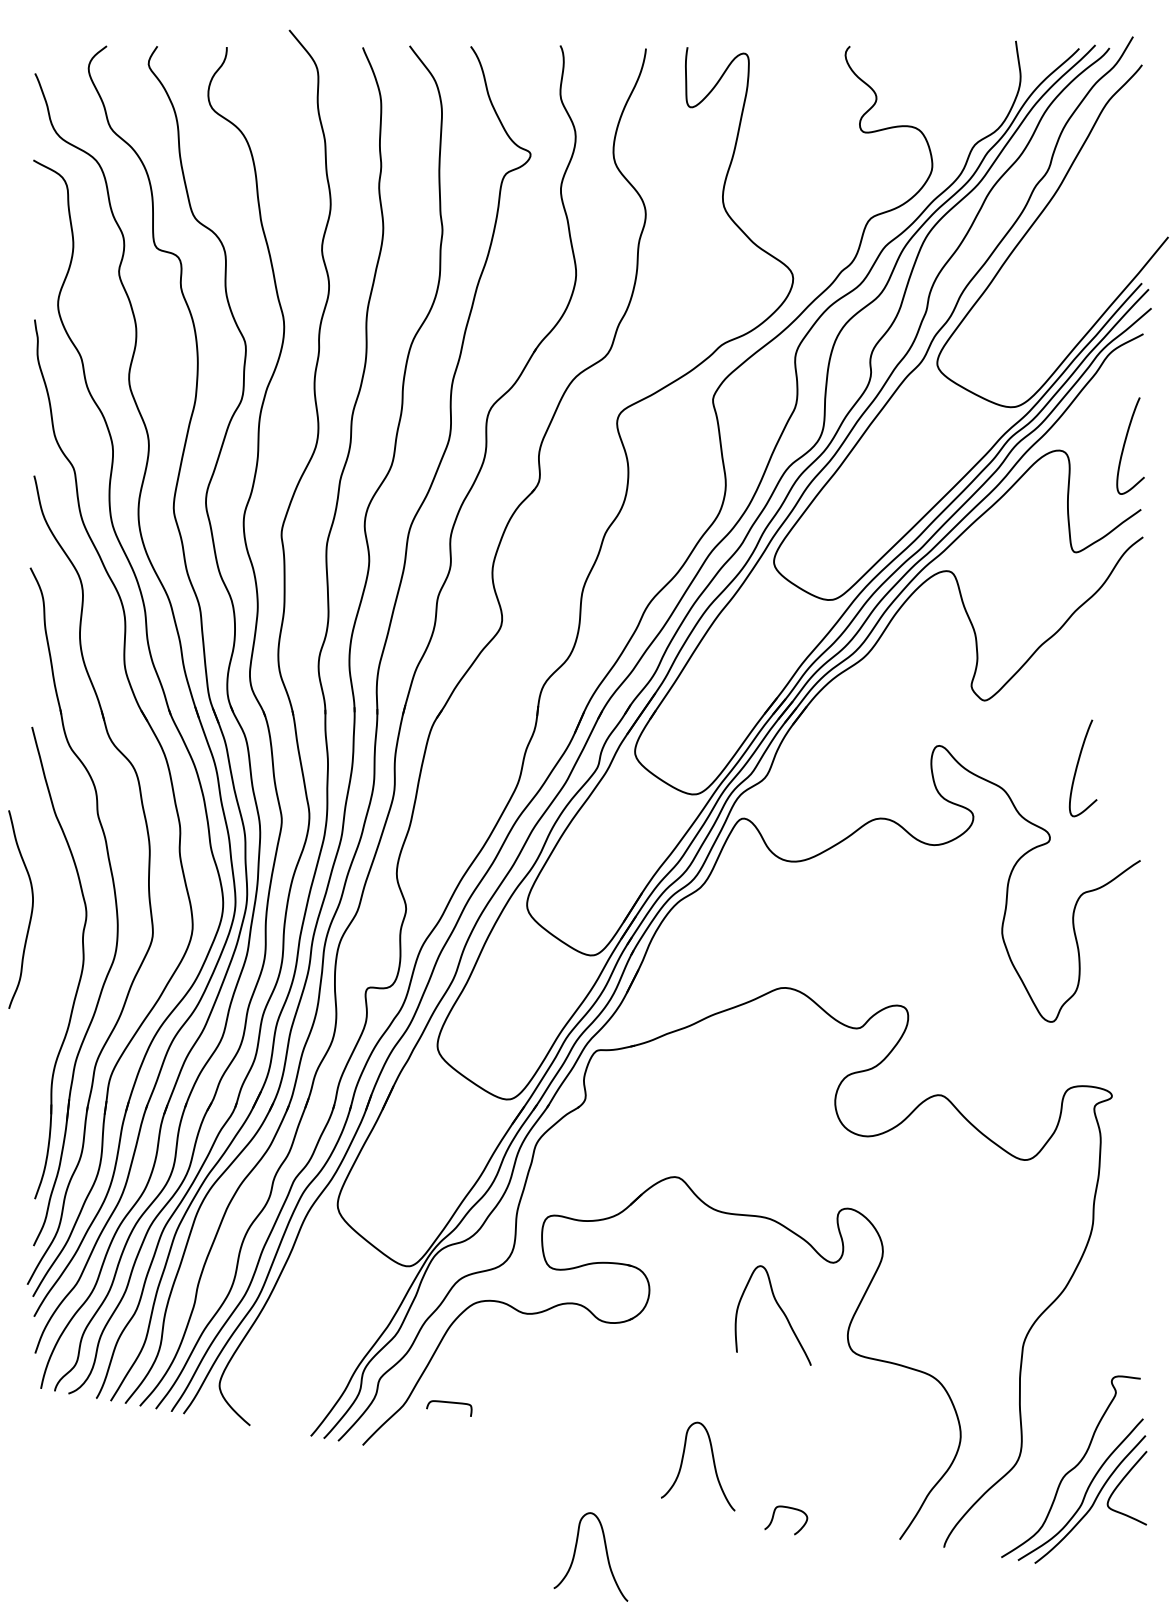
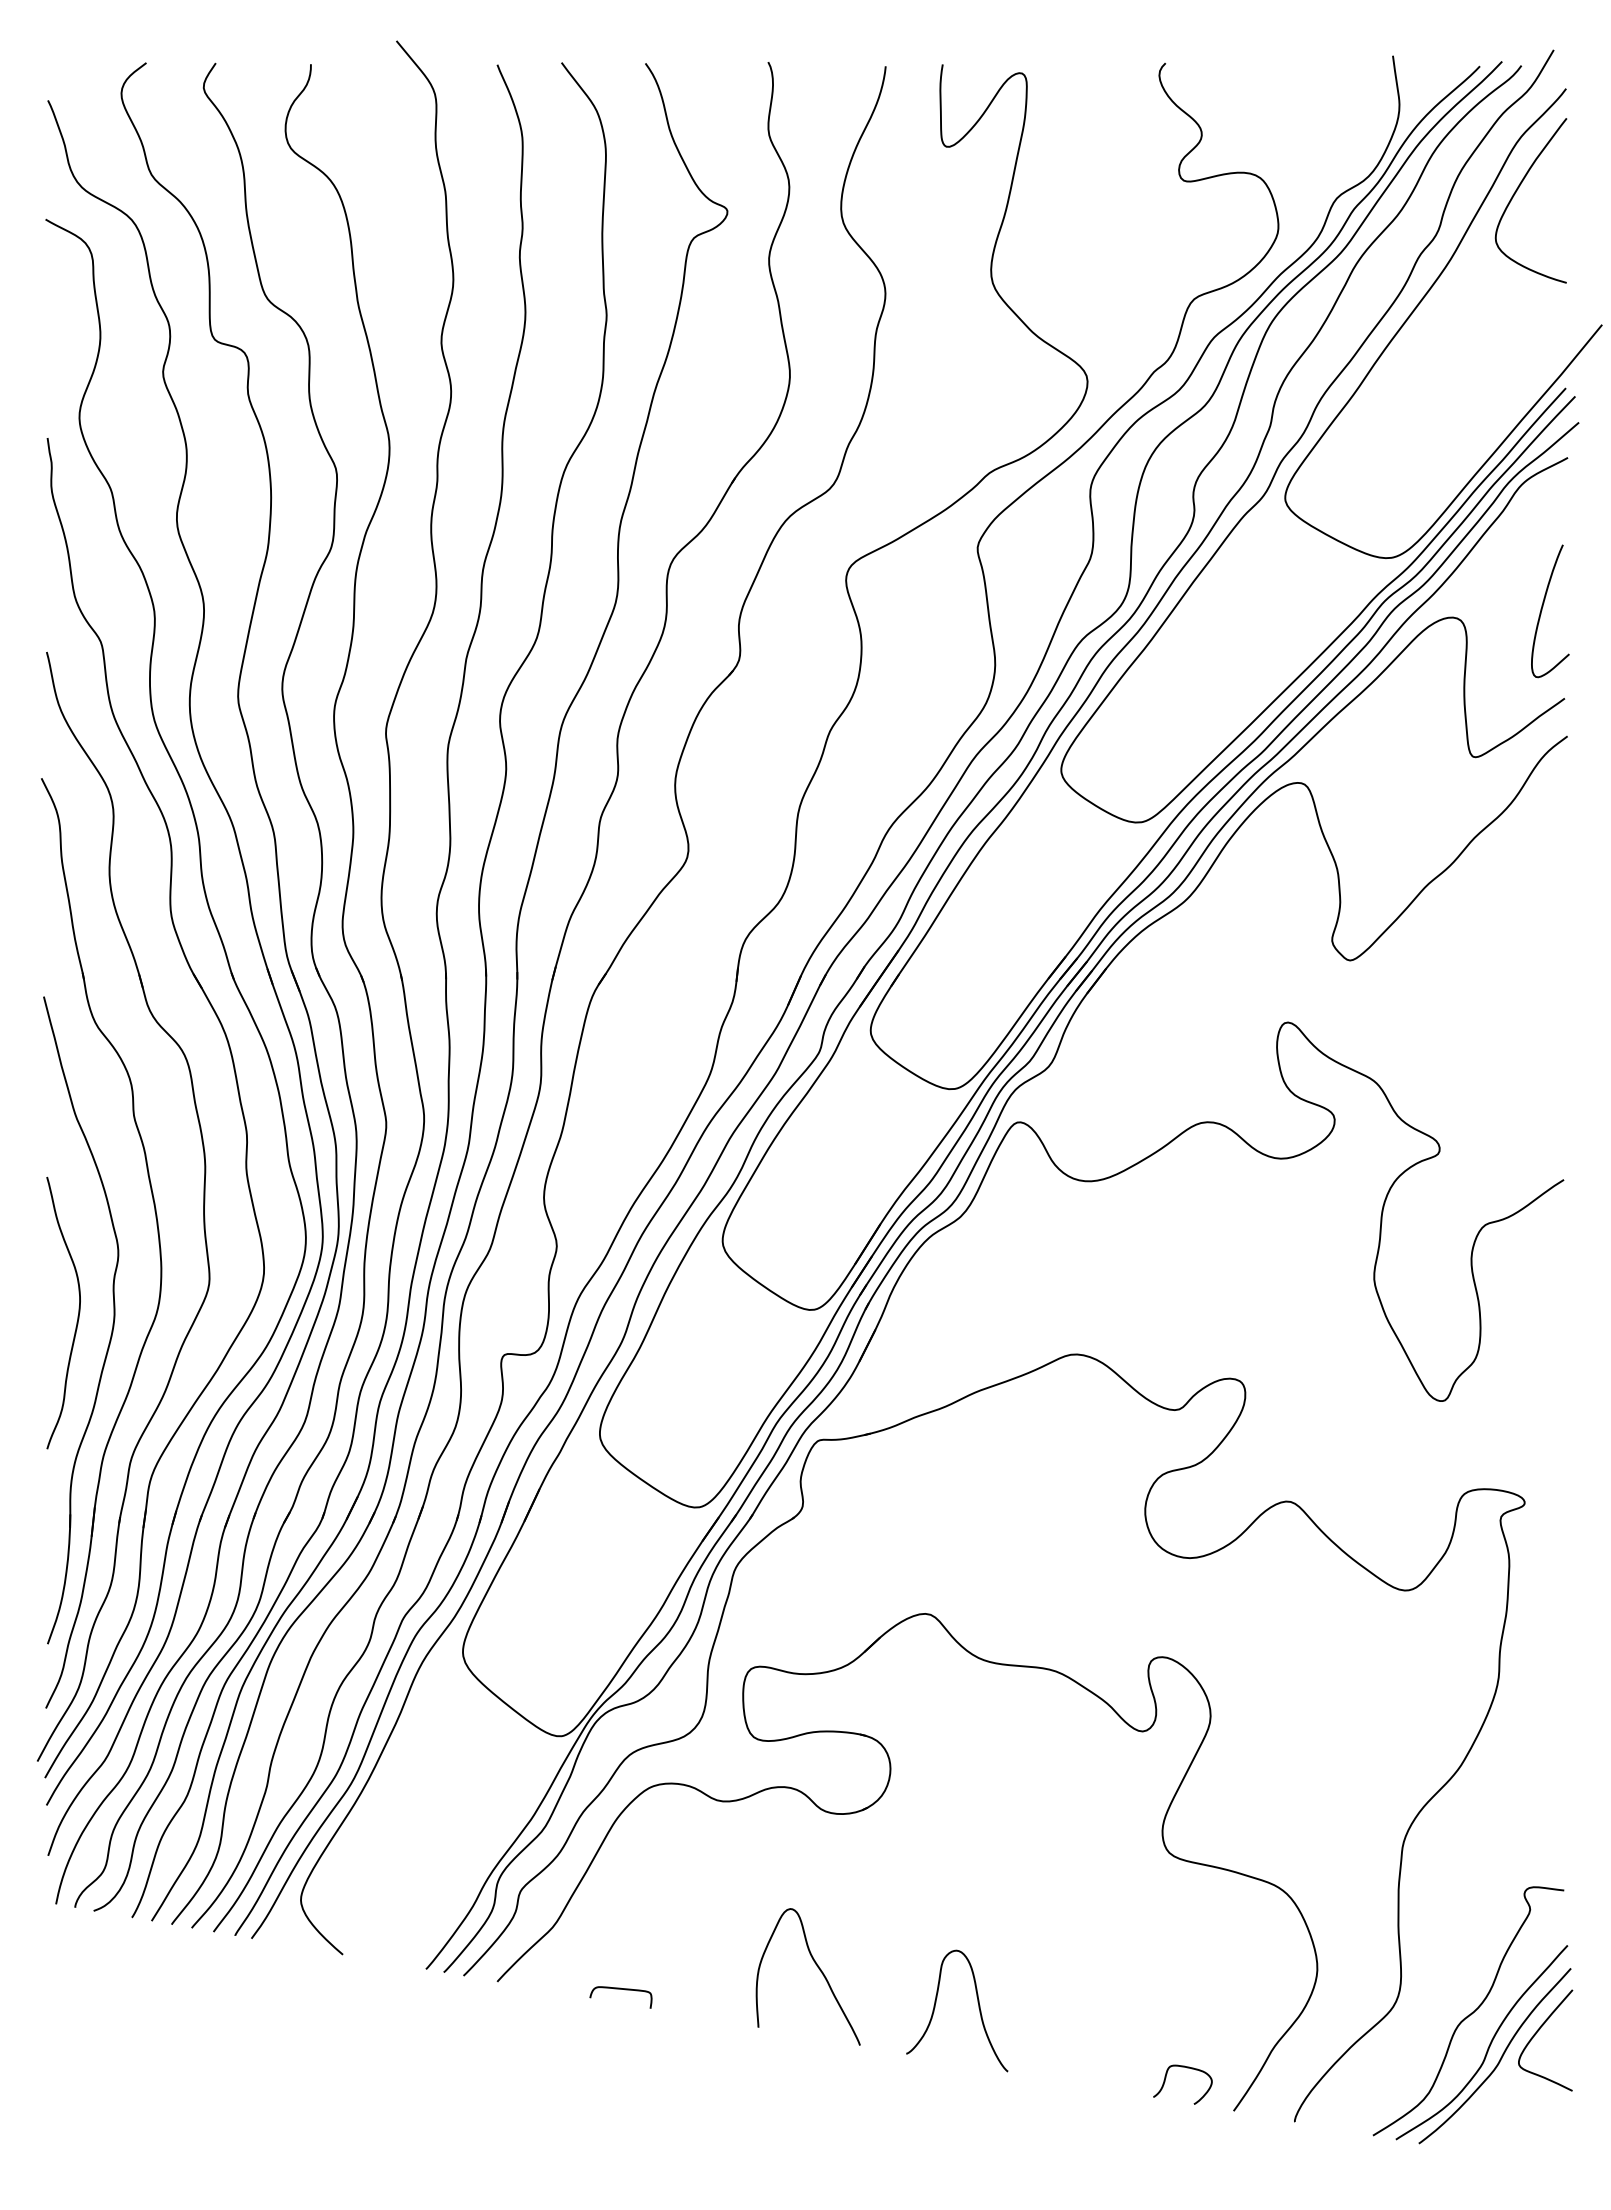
curve: (1105, 140) -> (1516, 192), added
curve: (1077, 767) -> (1477, 1052), removed
curve: (31, 912) -> (77, 1316), moved
curve: (781, 1310) -> (819, 1970), moved
curve: (448, 1402) -> (620, 1989), moved
curve: (789, 1508) -> (1187, 2068), moved
curve: (606, 1555) -> (831, 2132), removed

